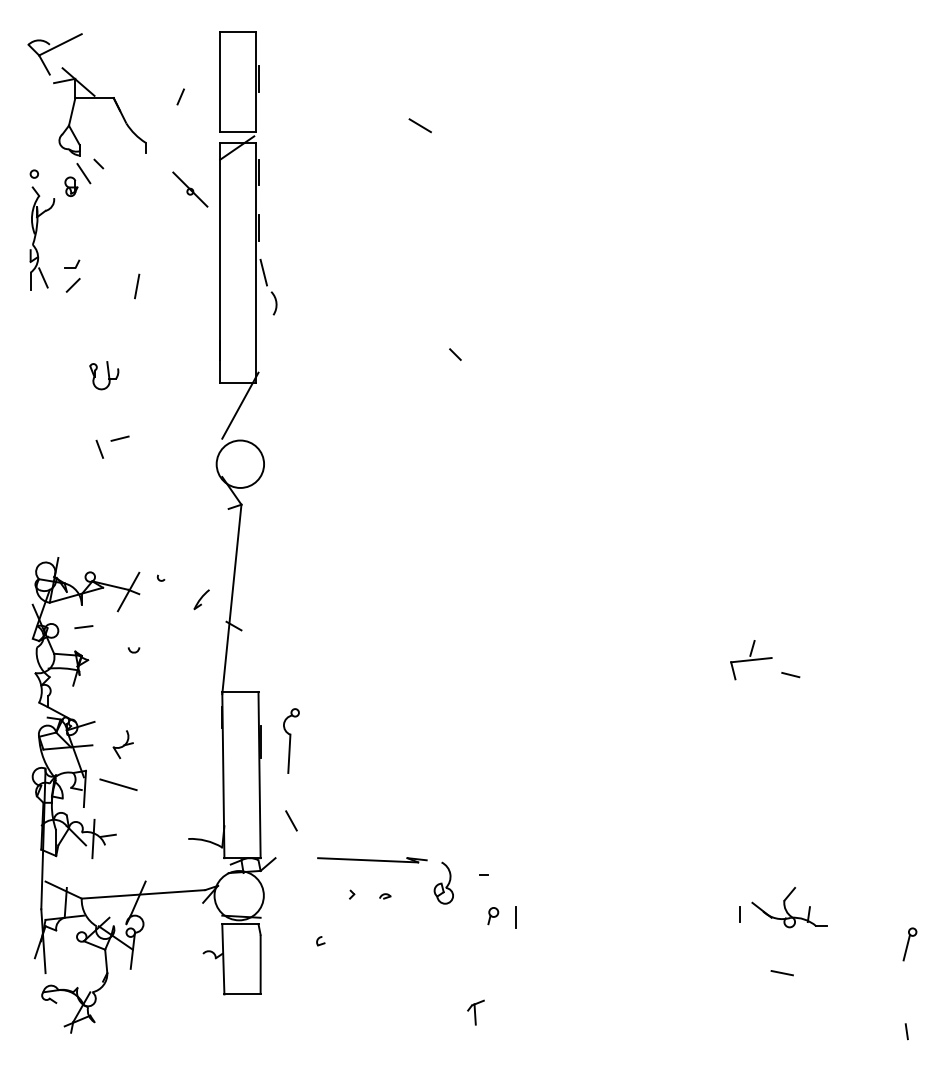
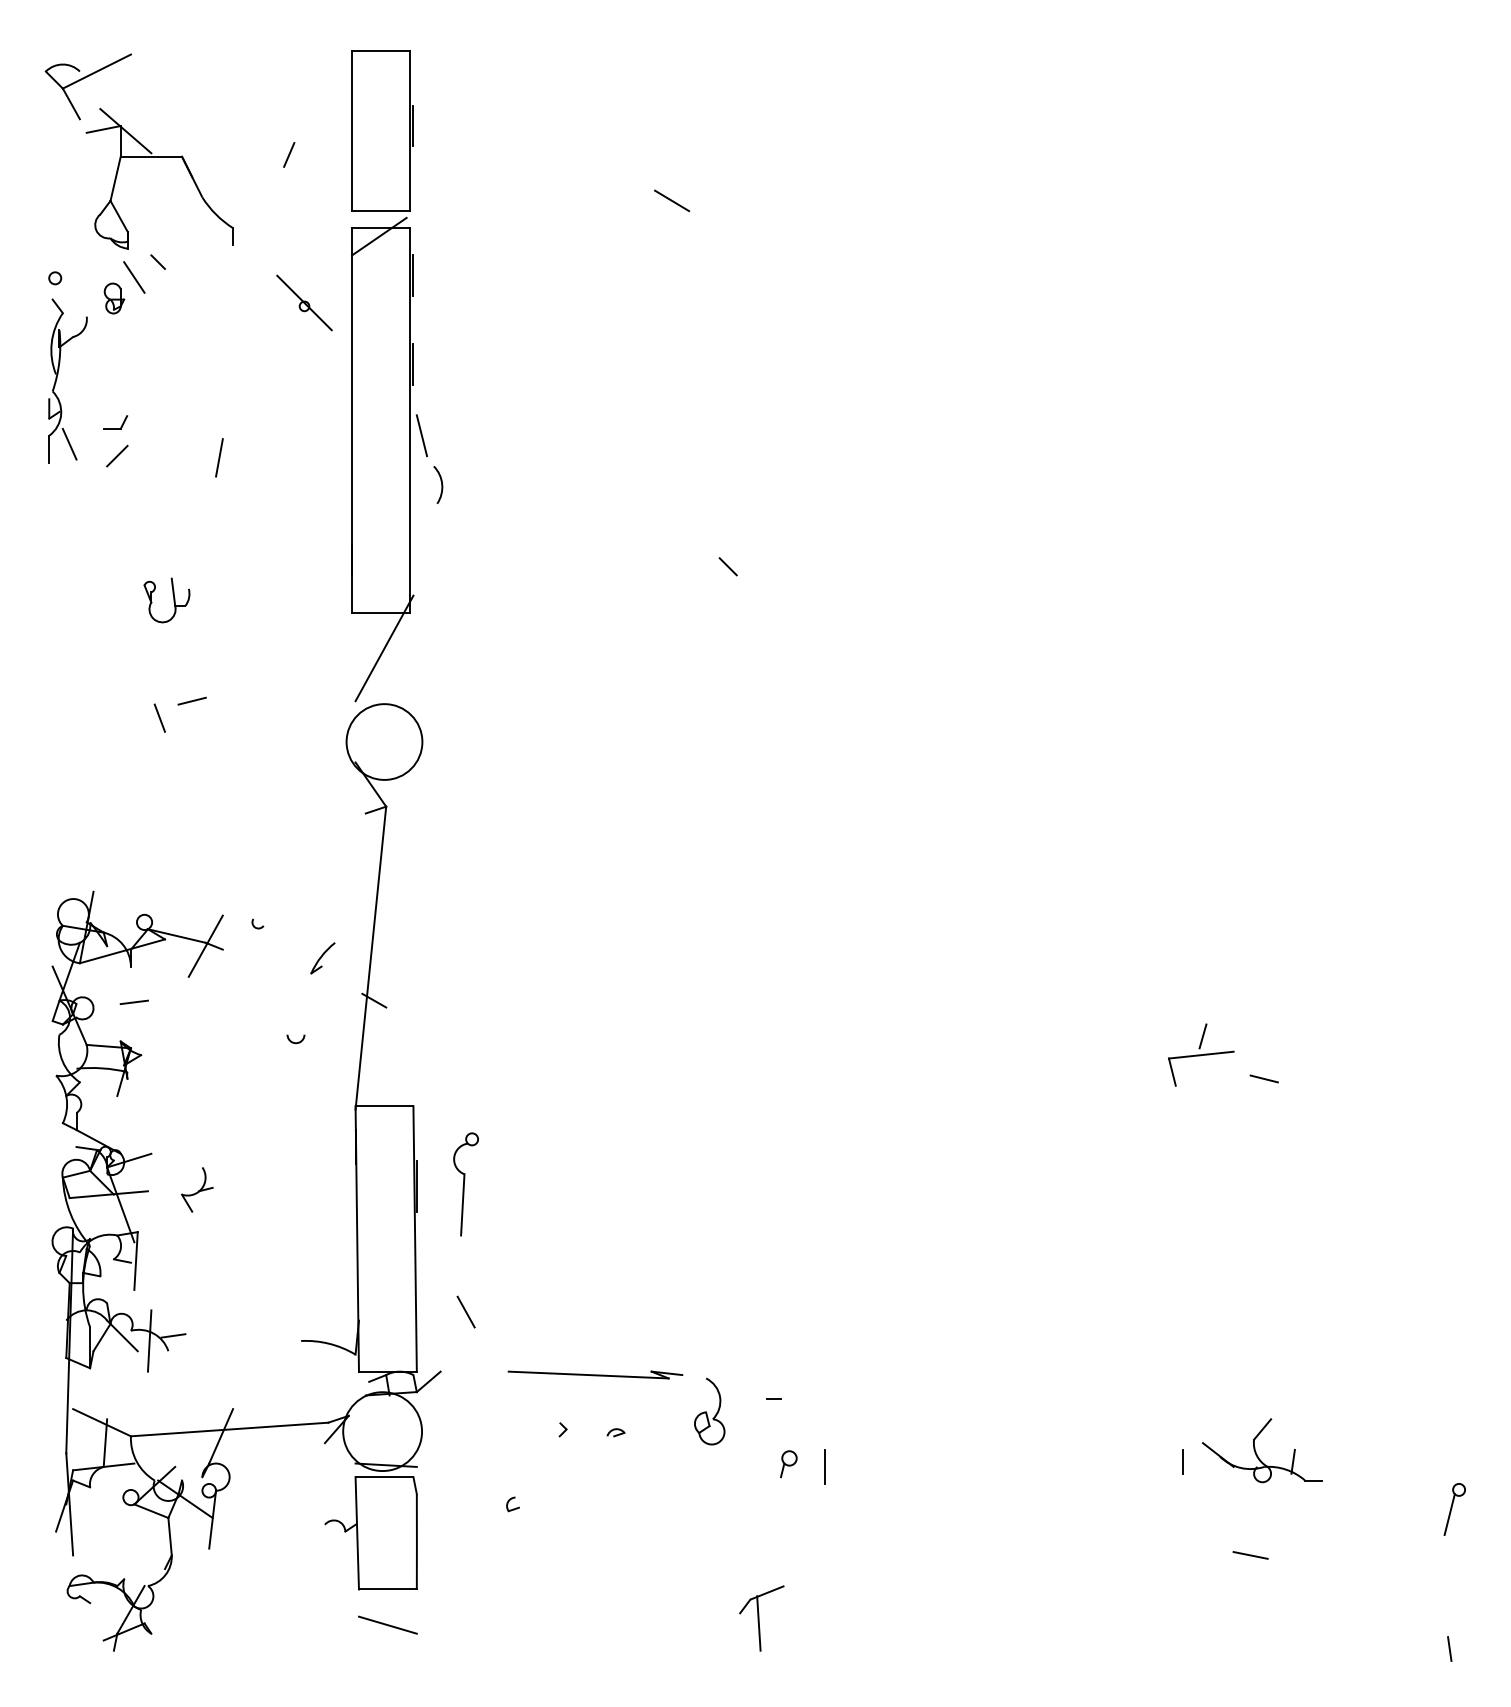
arc: (133, 651) -> (295, 1041), moved
line: (118, 784) -> (387, 1624), moved
part: (475, 1012) -> (760, 1618), size x1.67

